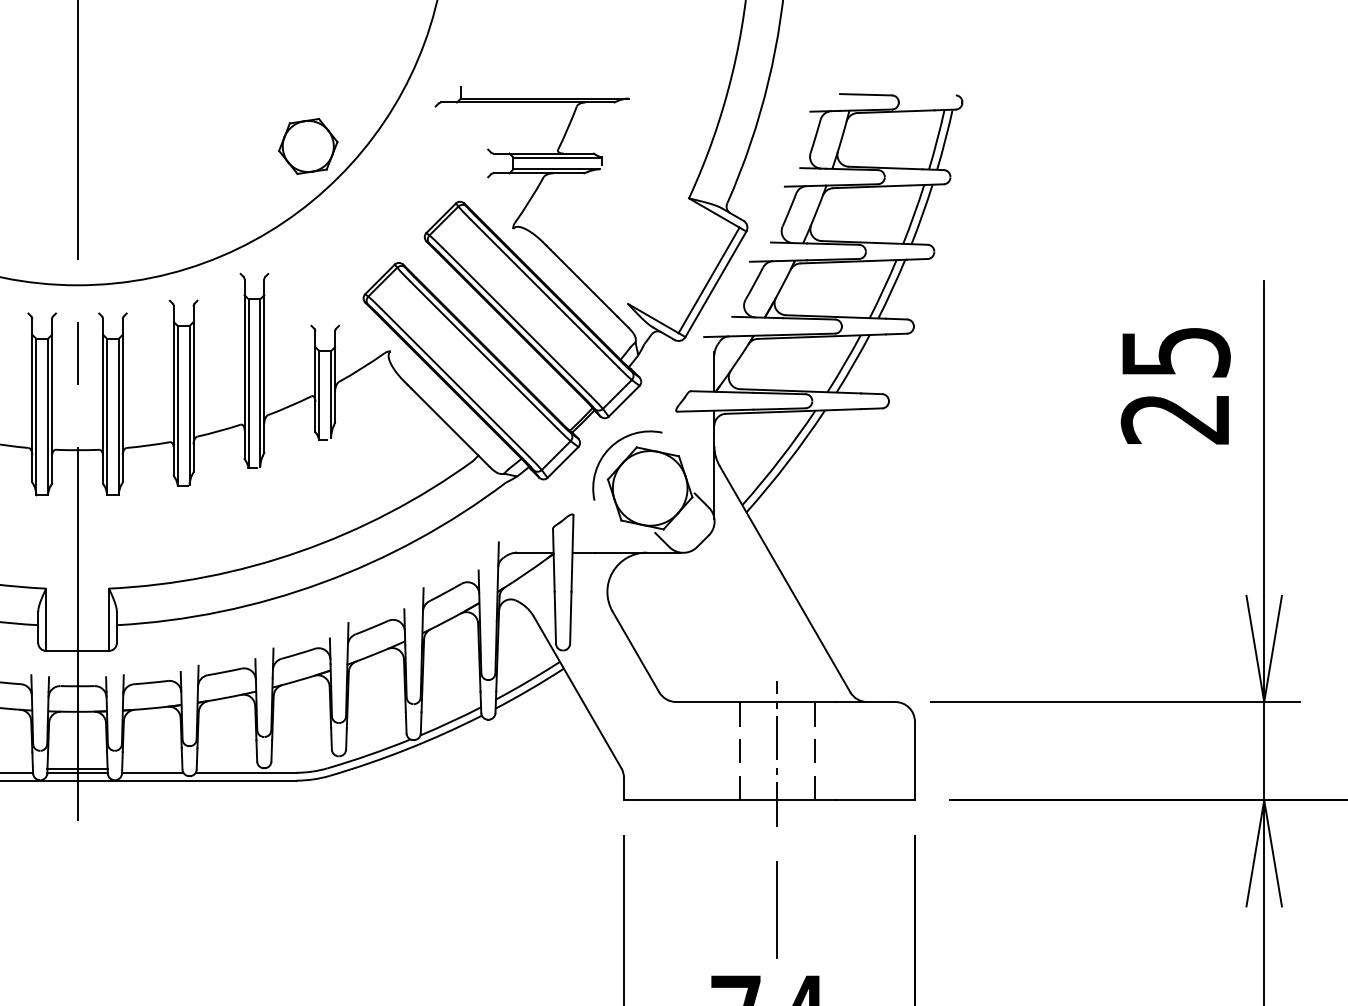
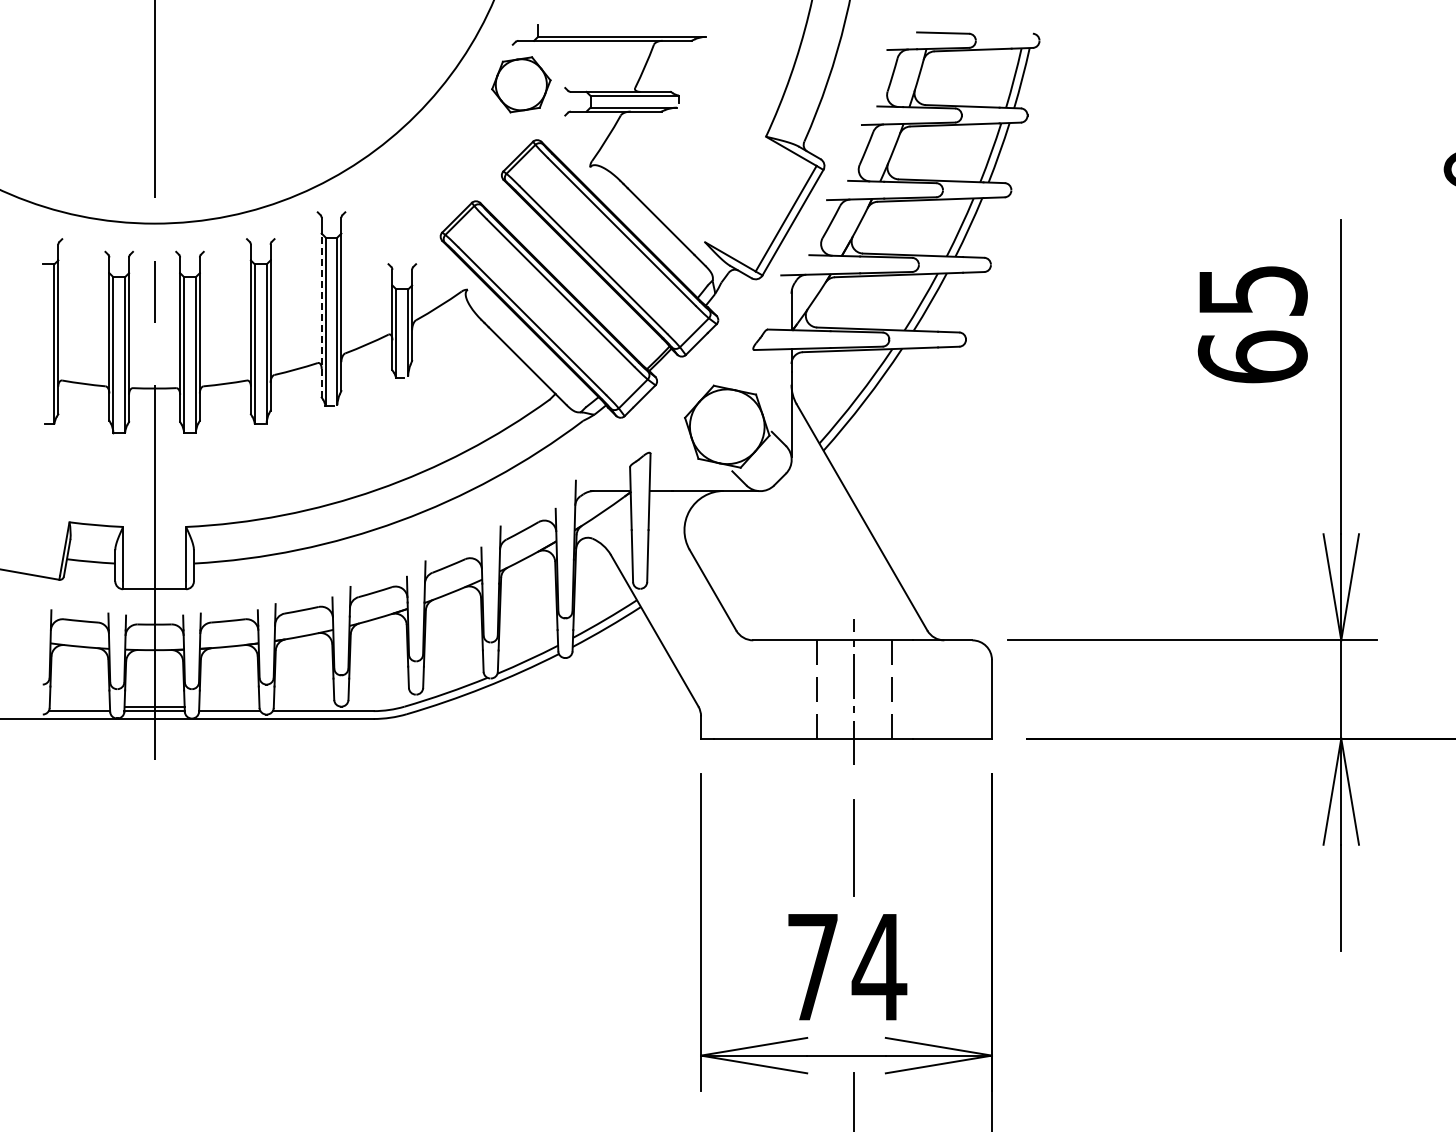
part: (308, 146) -> (521, 84), moved
line: (244, 377) -> (321, 315), solid -> dashed
text: (1175, 418) -> (1252, 356), 25 -> 65
arc: (611, 448) -> (688, 386), removed

